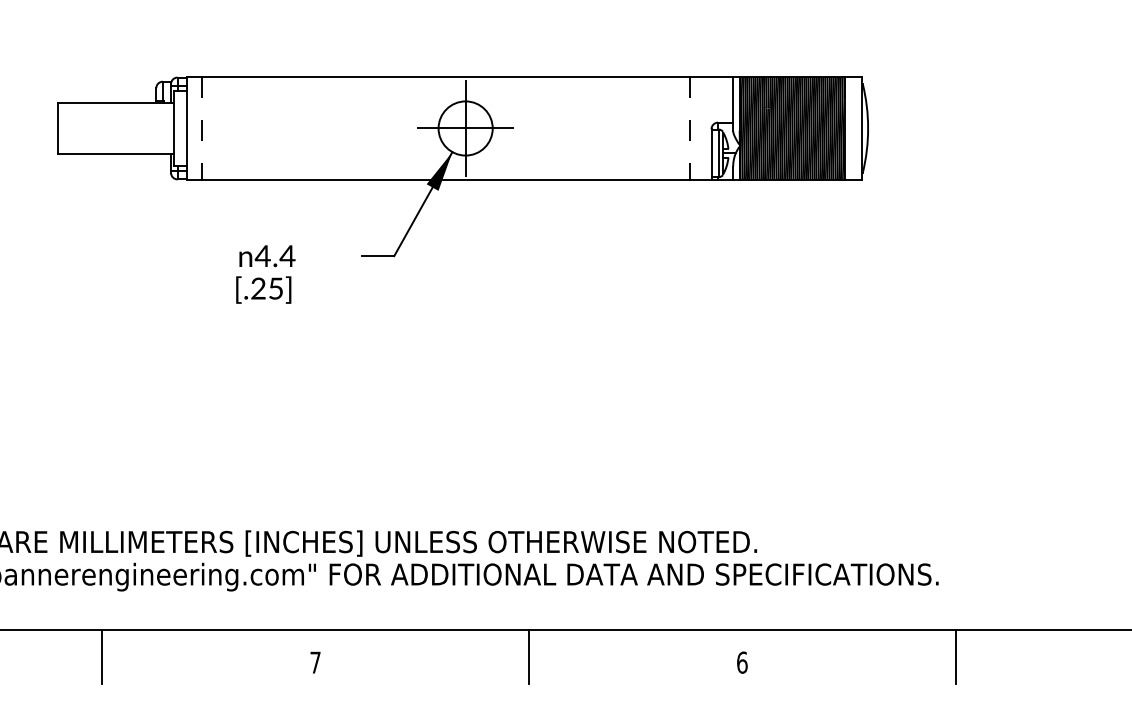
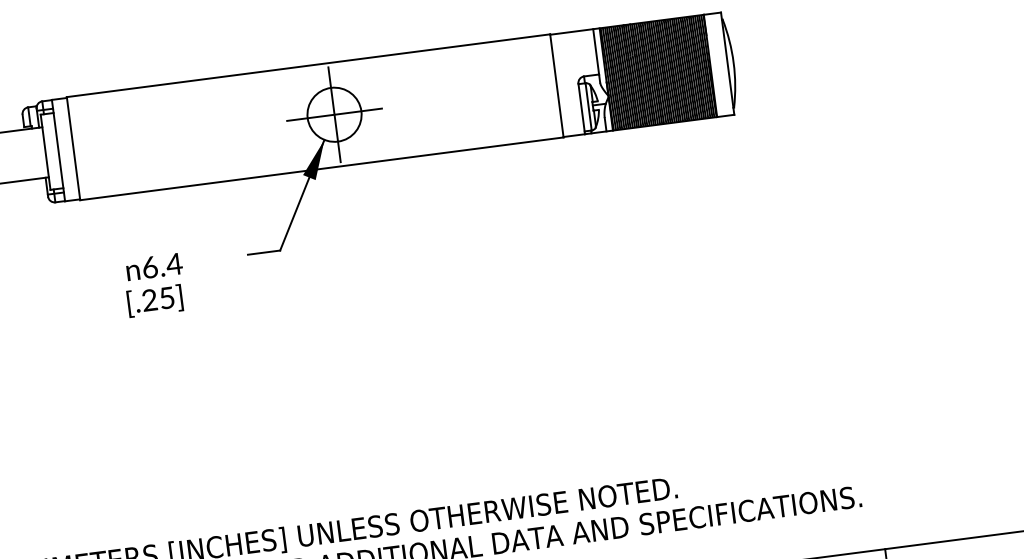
line: (202, 128) -> (73, 148), dashed -> solid
line: (689, 128) -> (556, 85), dashed -> solid
text: (262, 256) -> (149, 267), 4.4 -> 6.4

